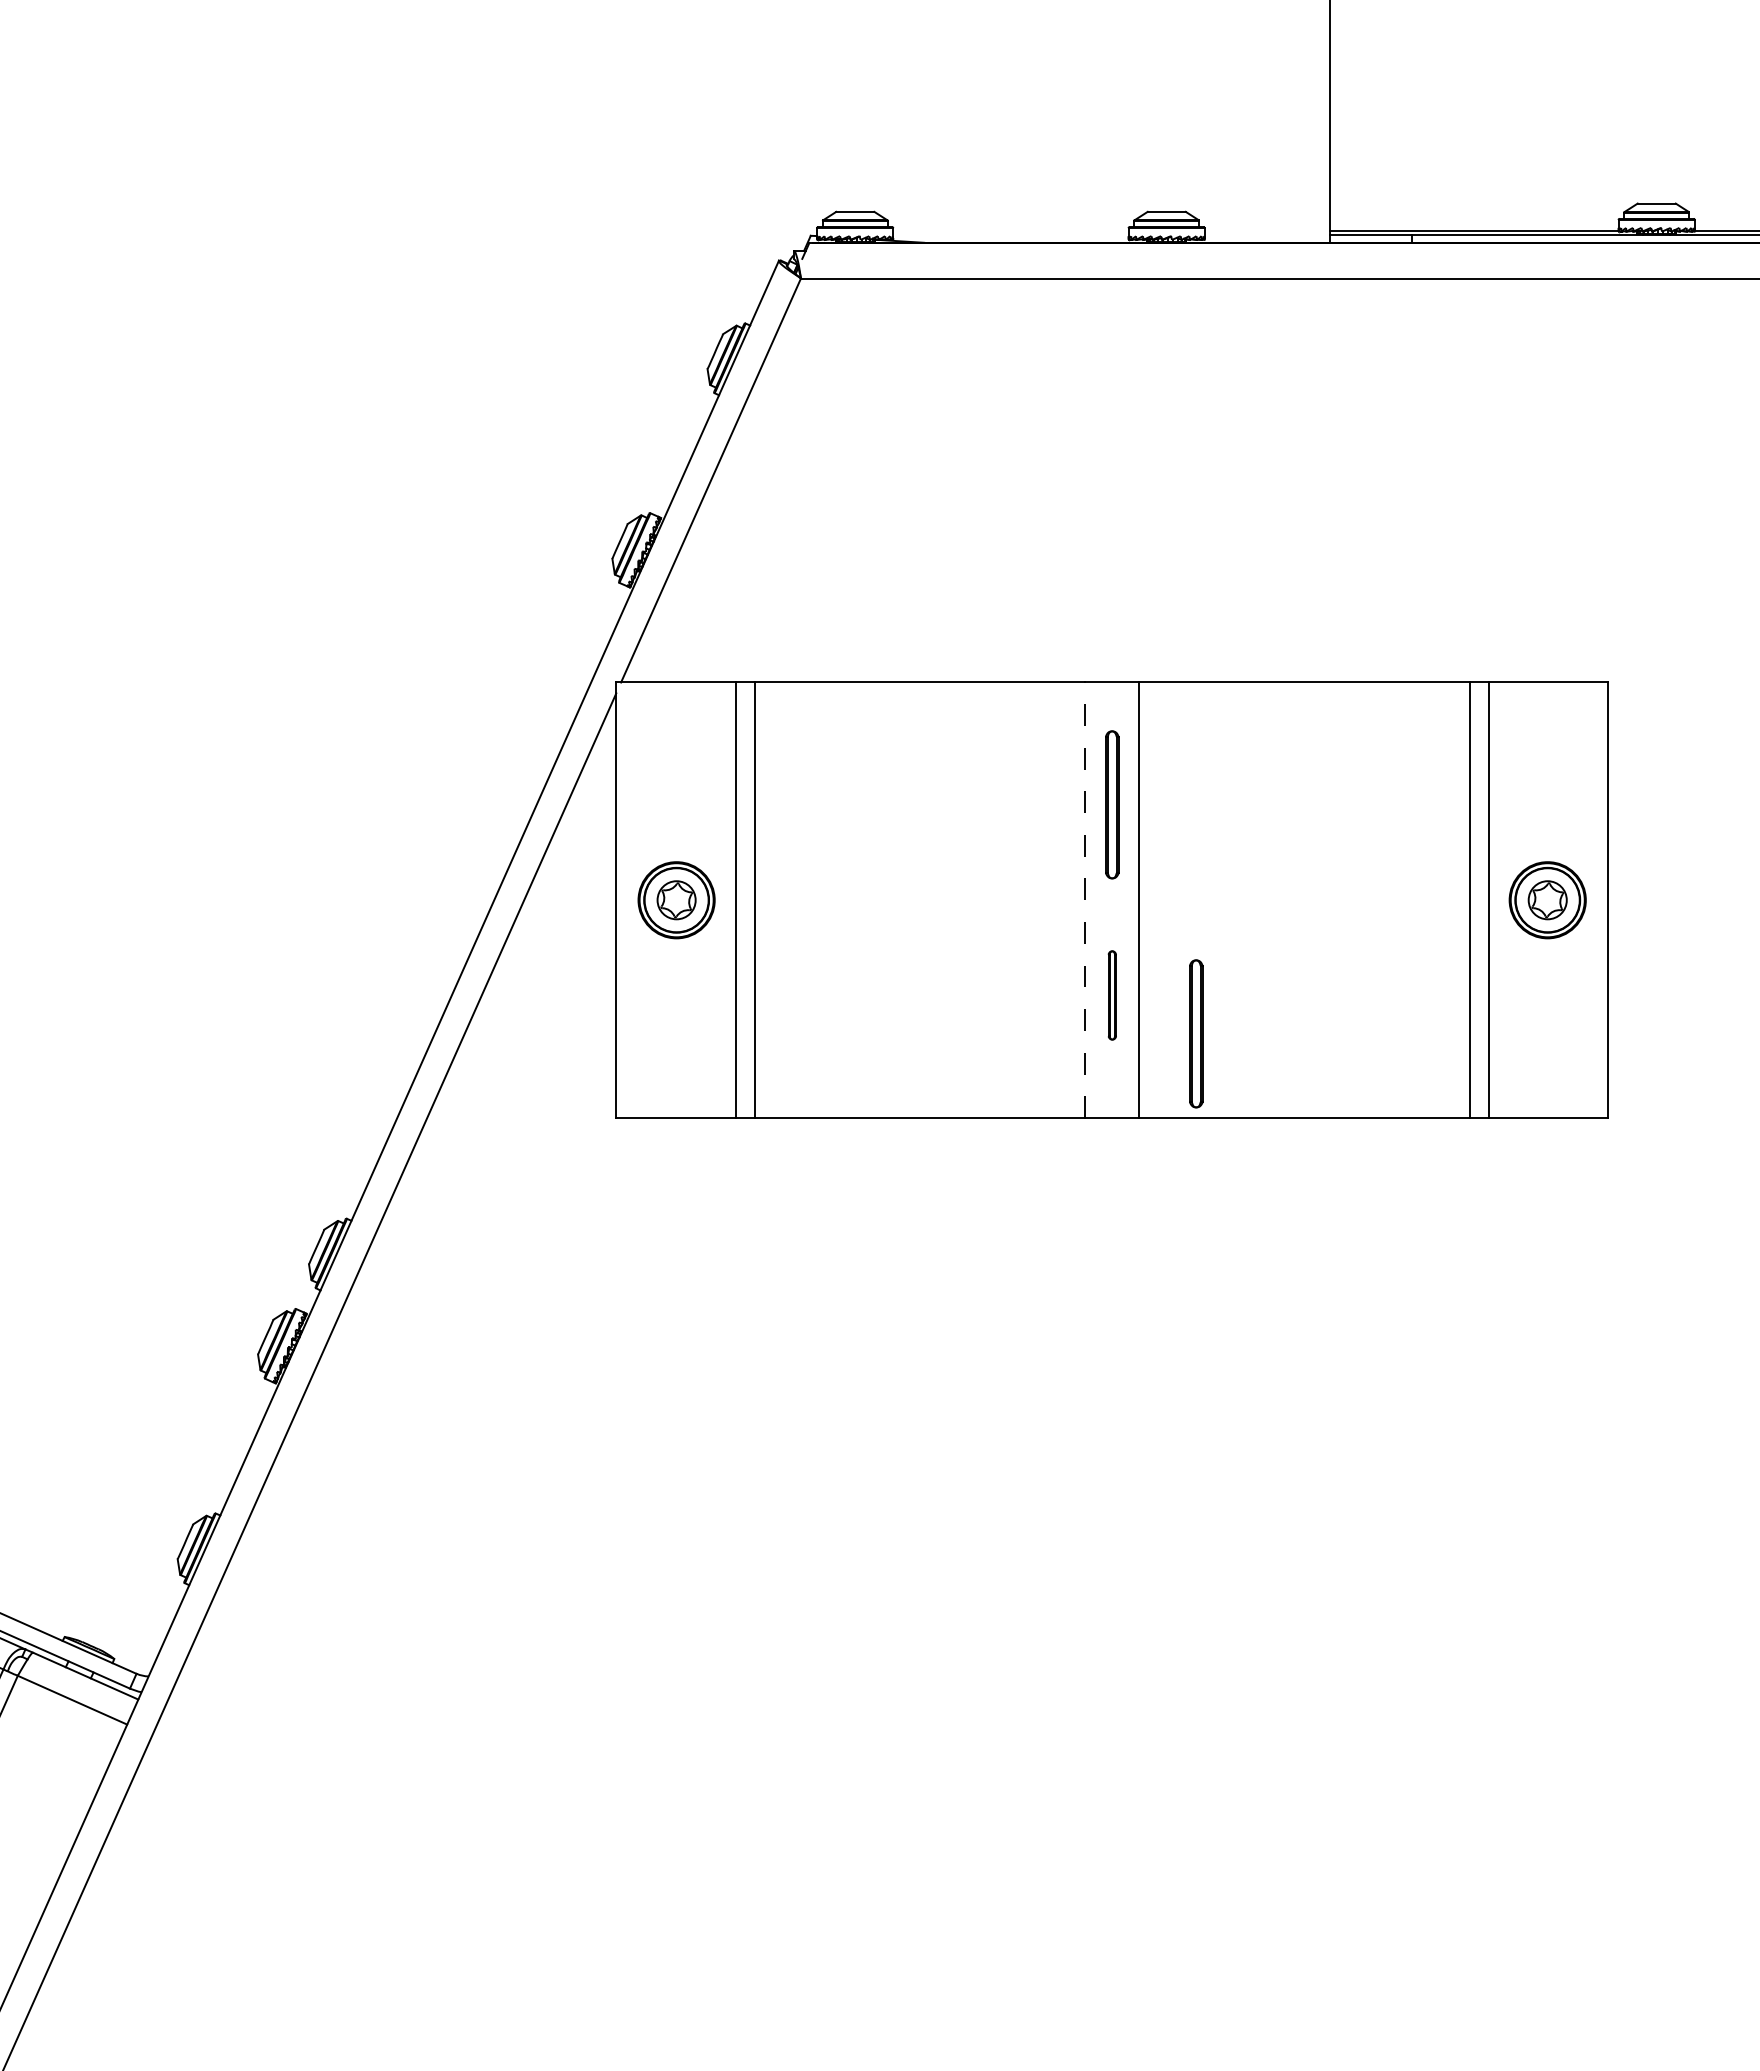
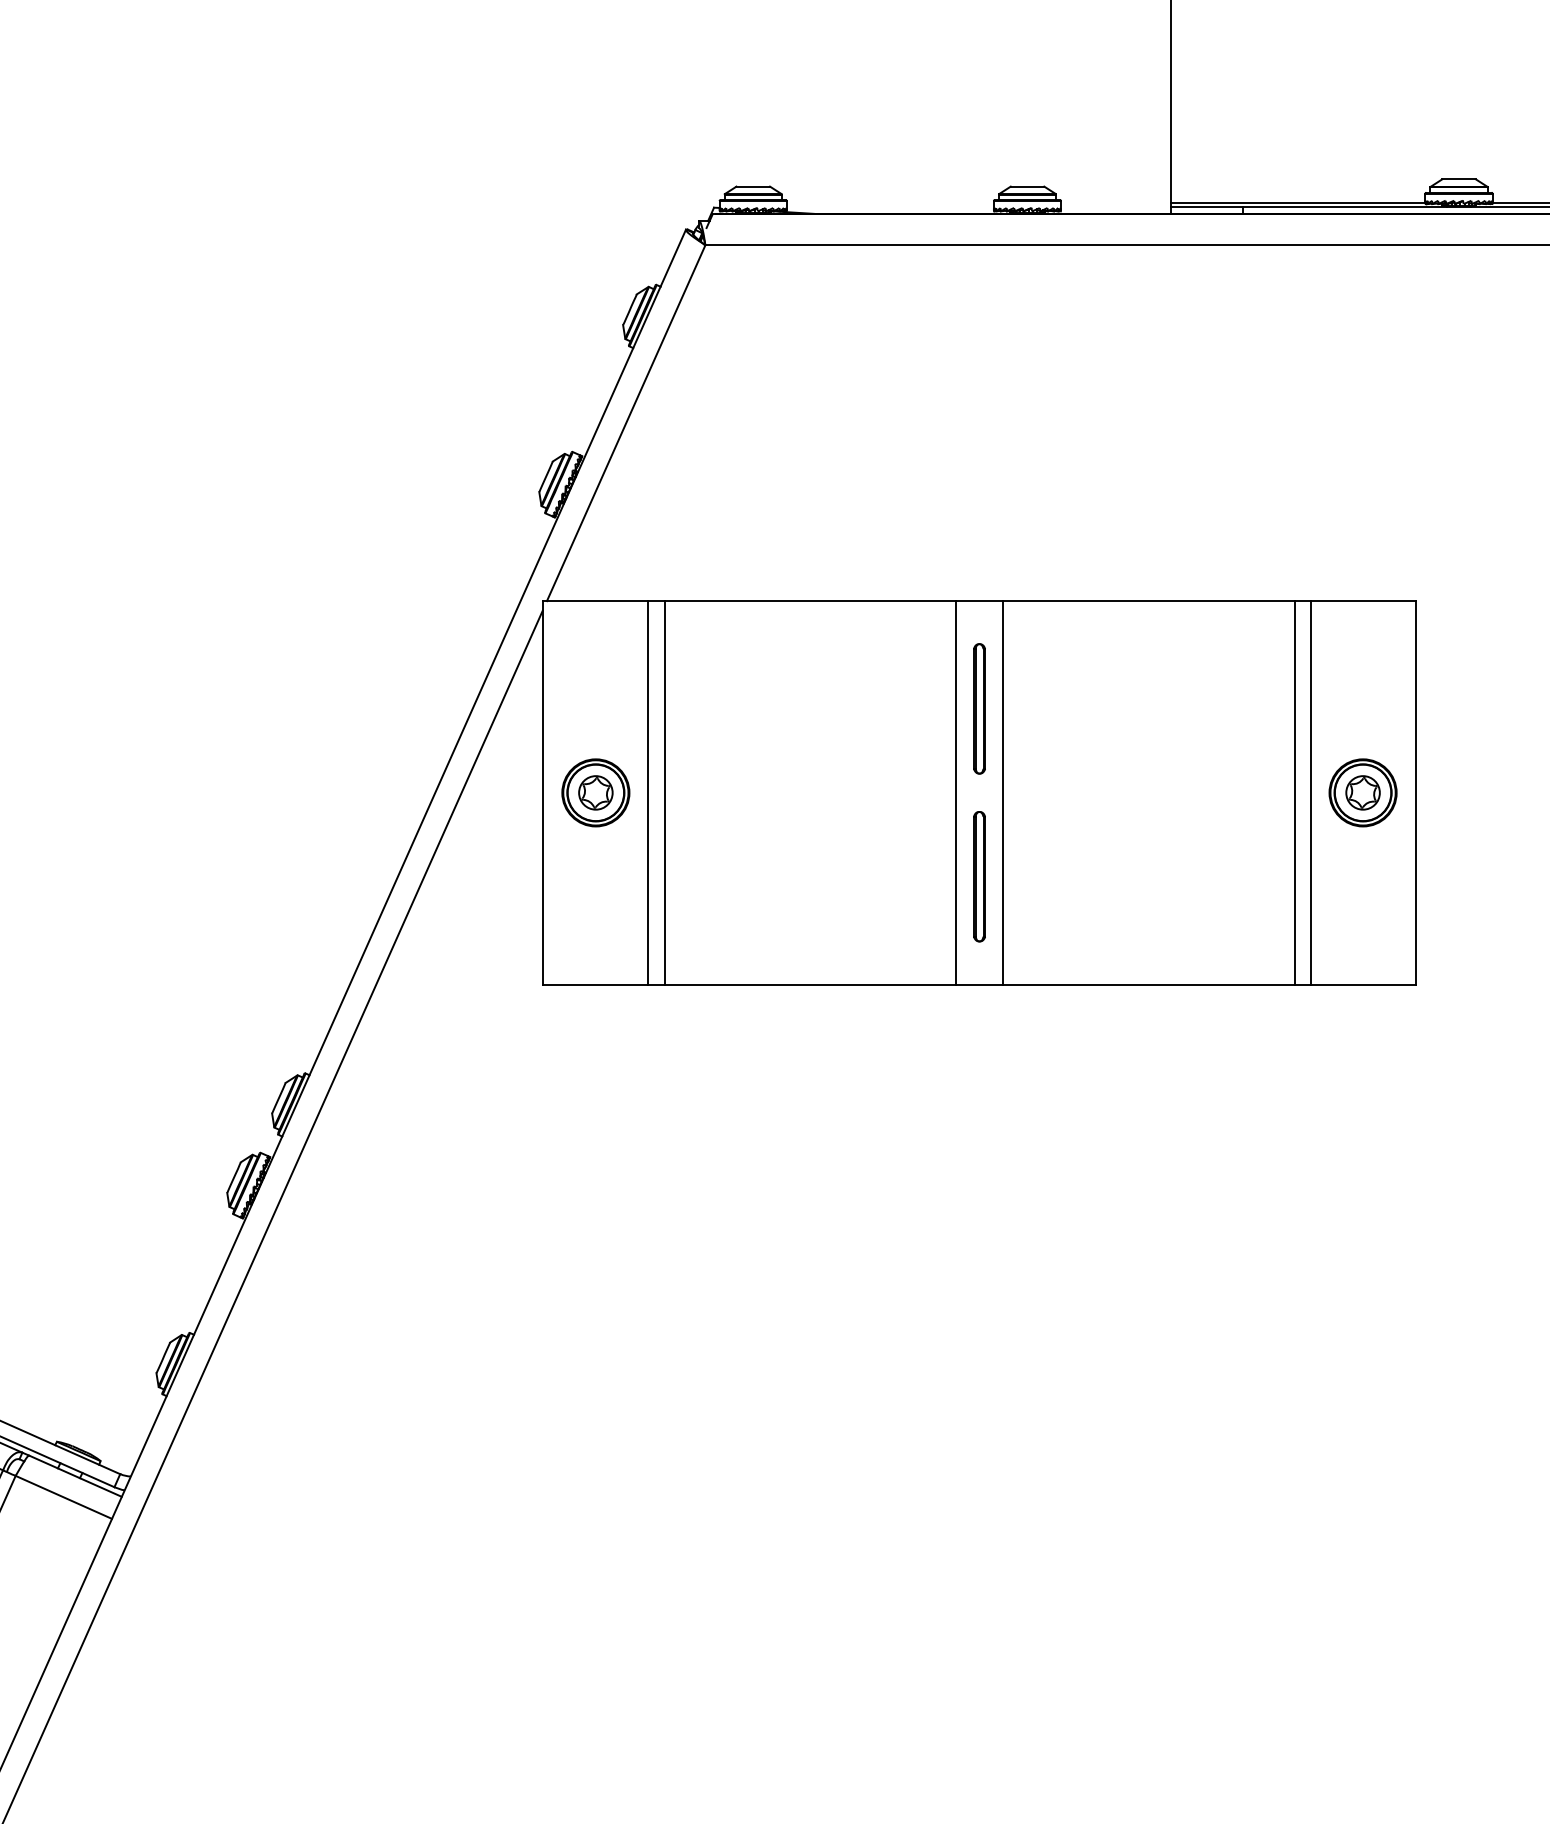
line: (1085, 900) -> (955, 793), dashed -> solid
part: (1112, 995) -> (979, 876), size x1.67
part: (1196, 1033) -> (1053, 910), removed

